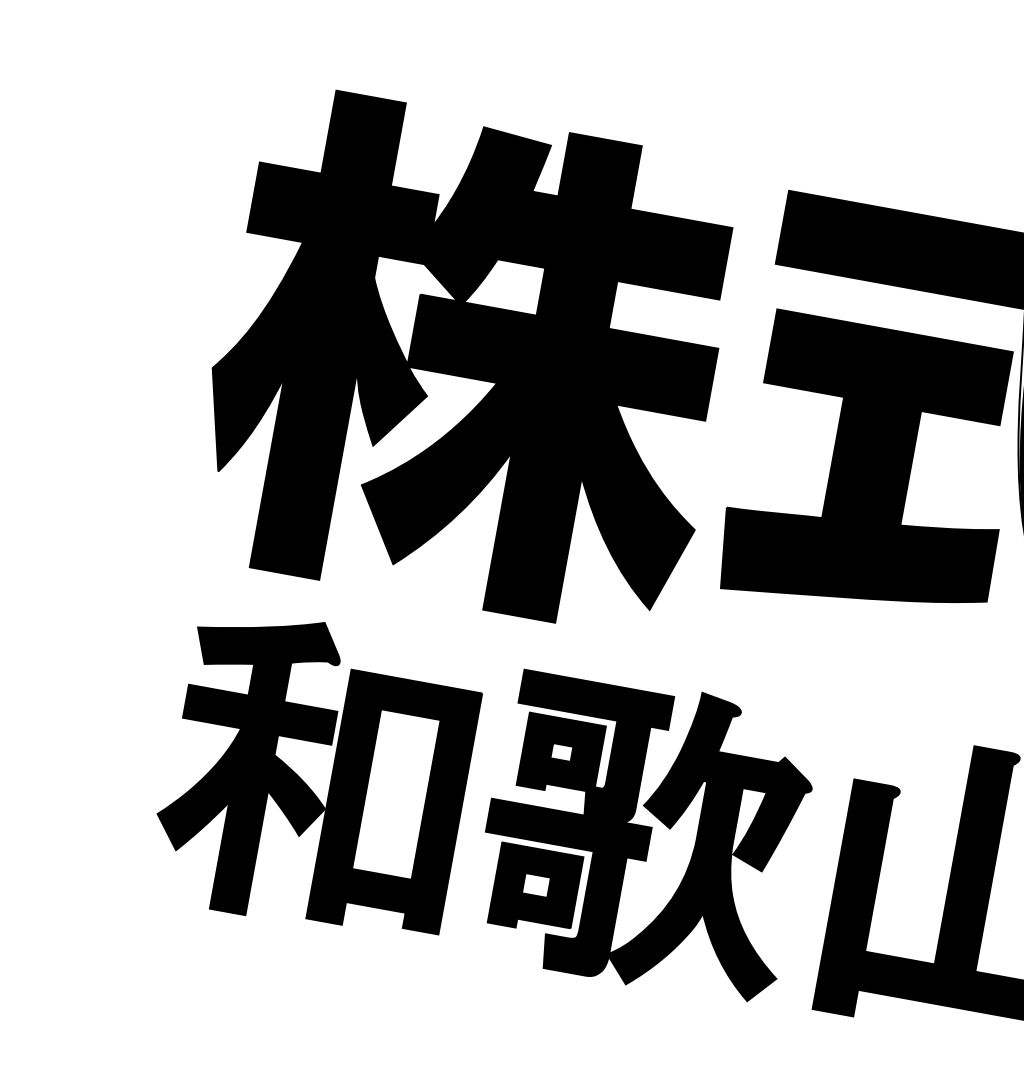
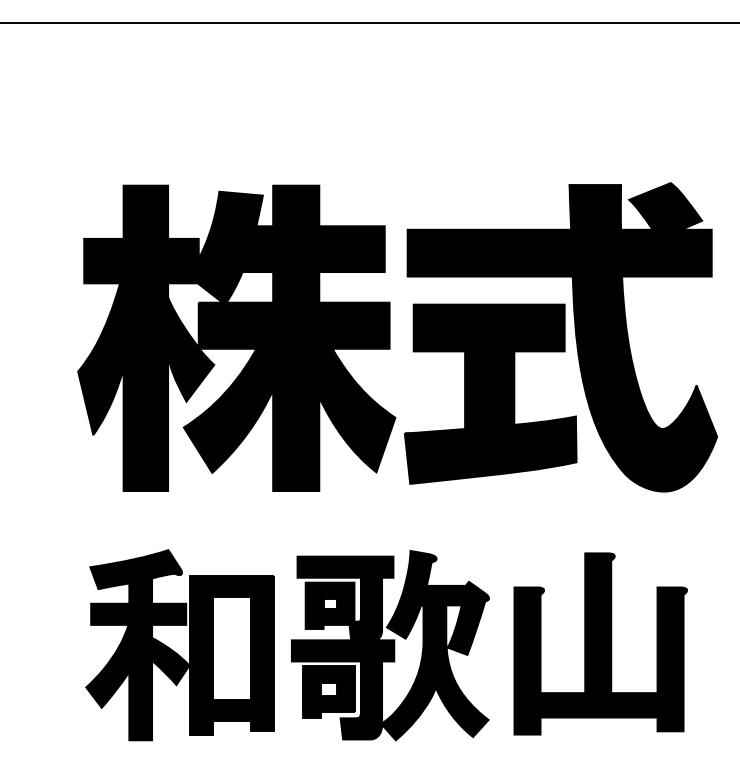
part: (469, 359) -> (236, 337), moved

